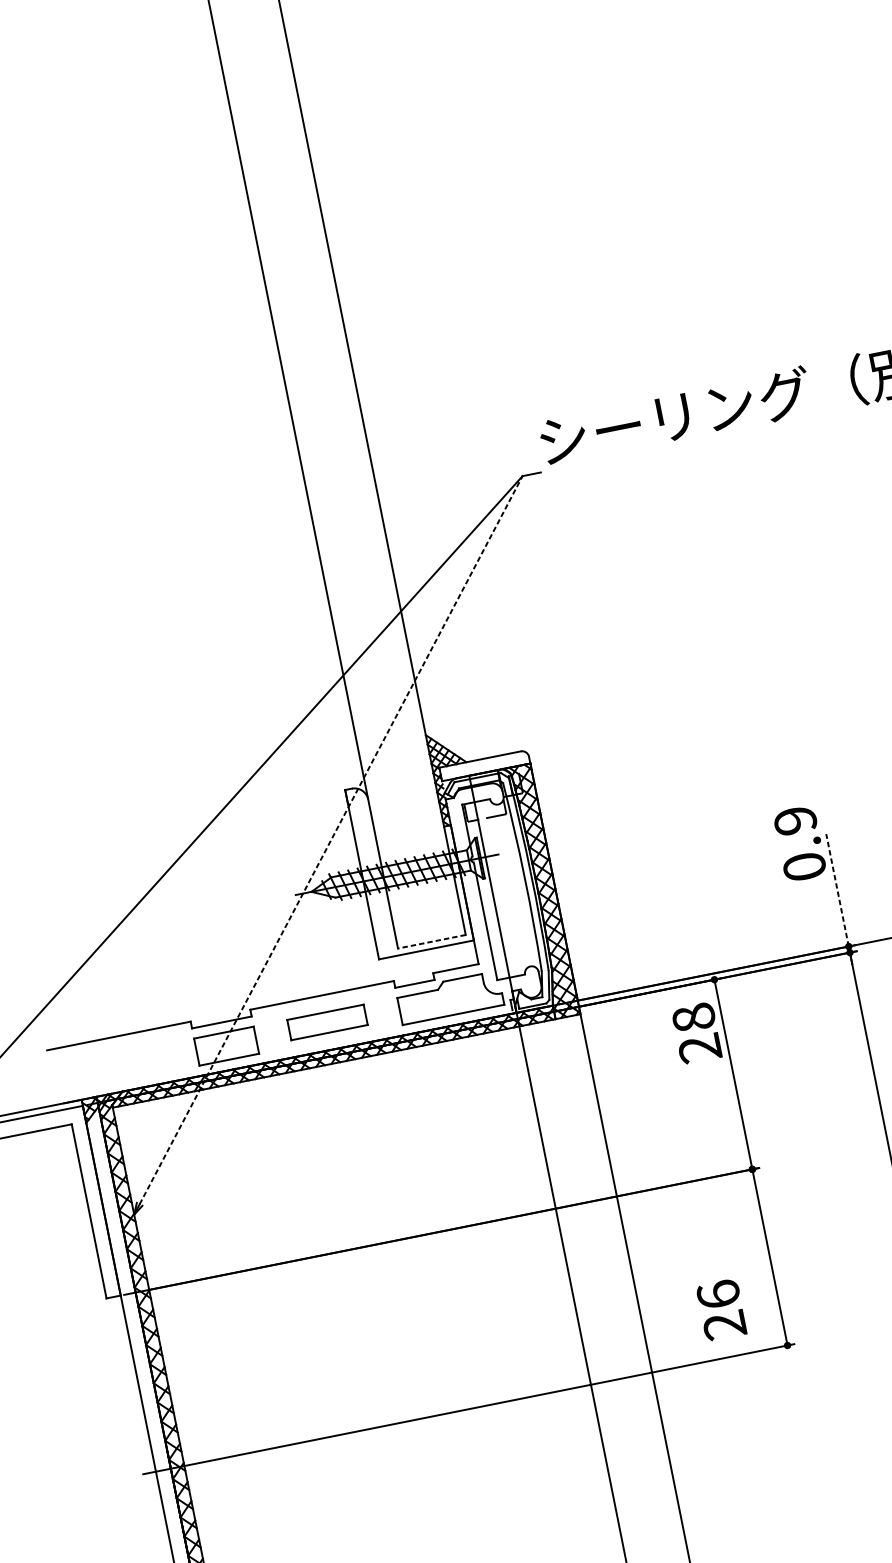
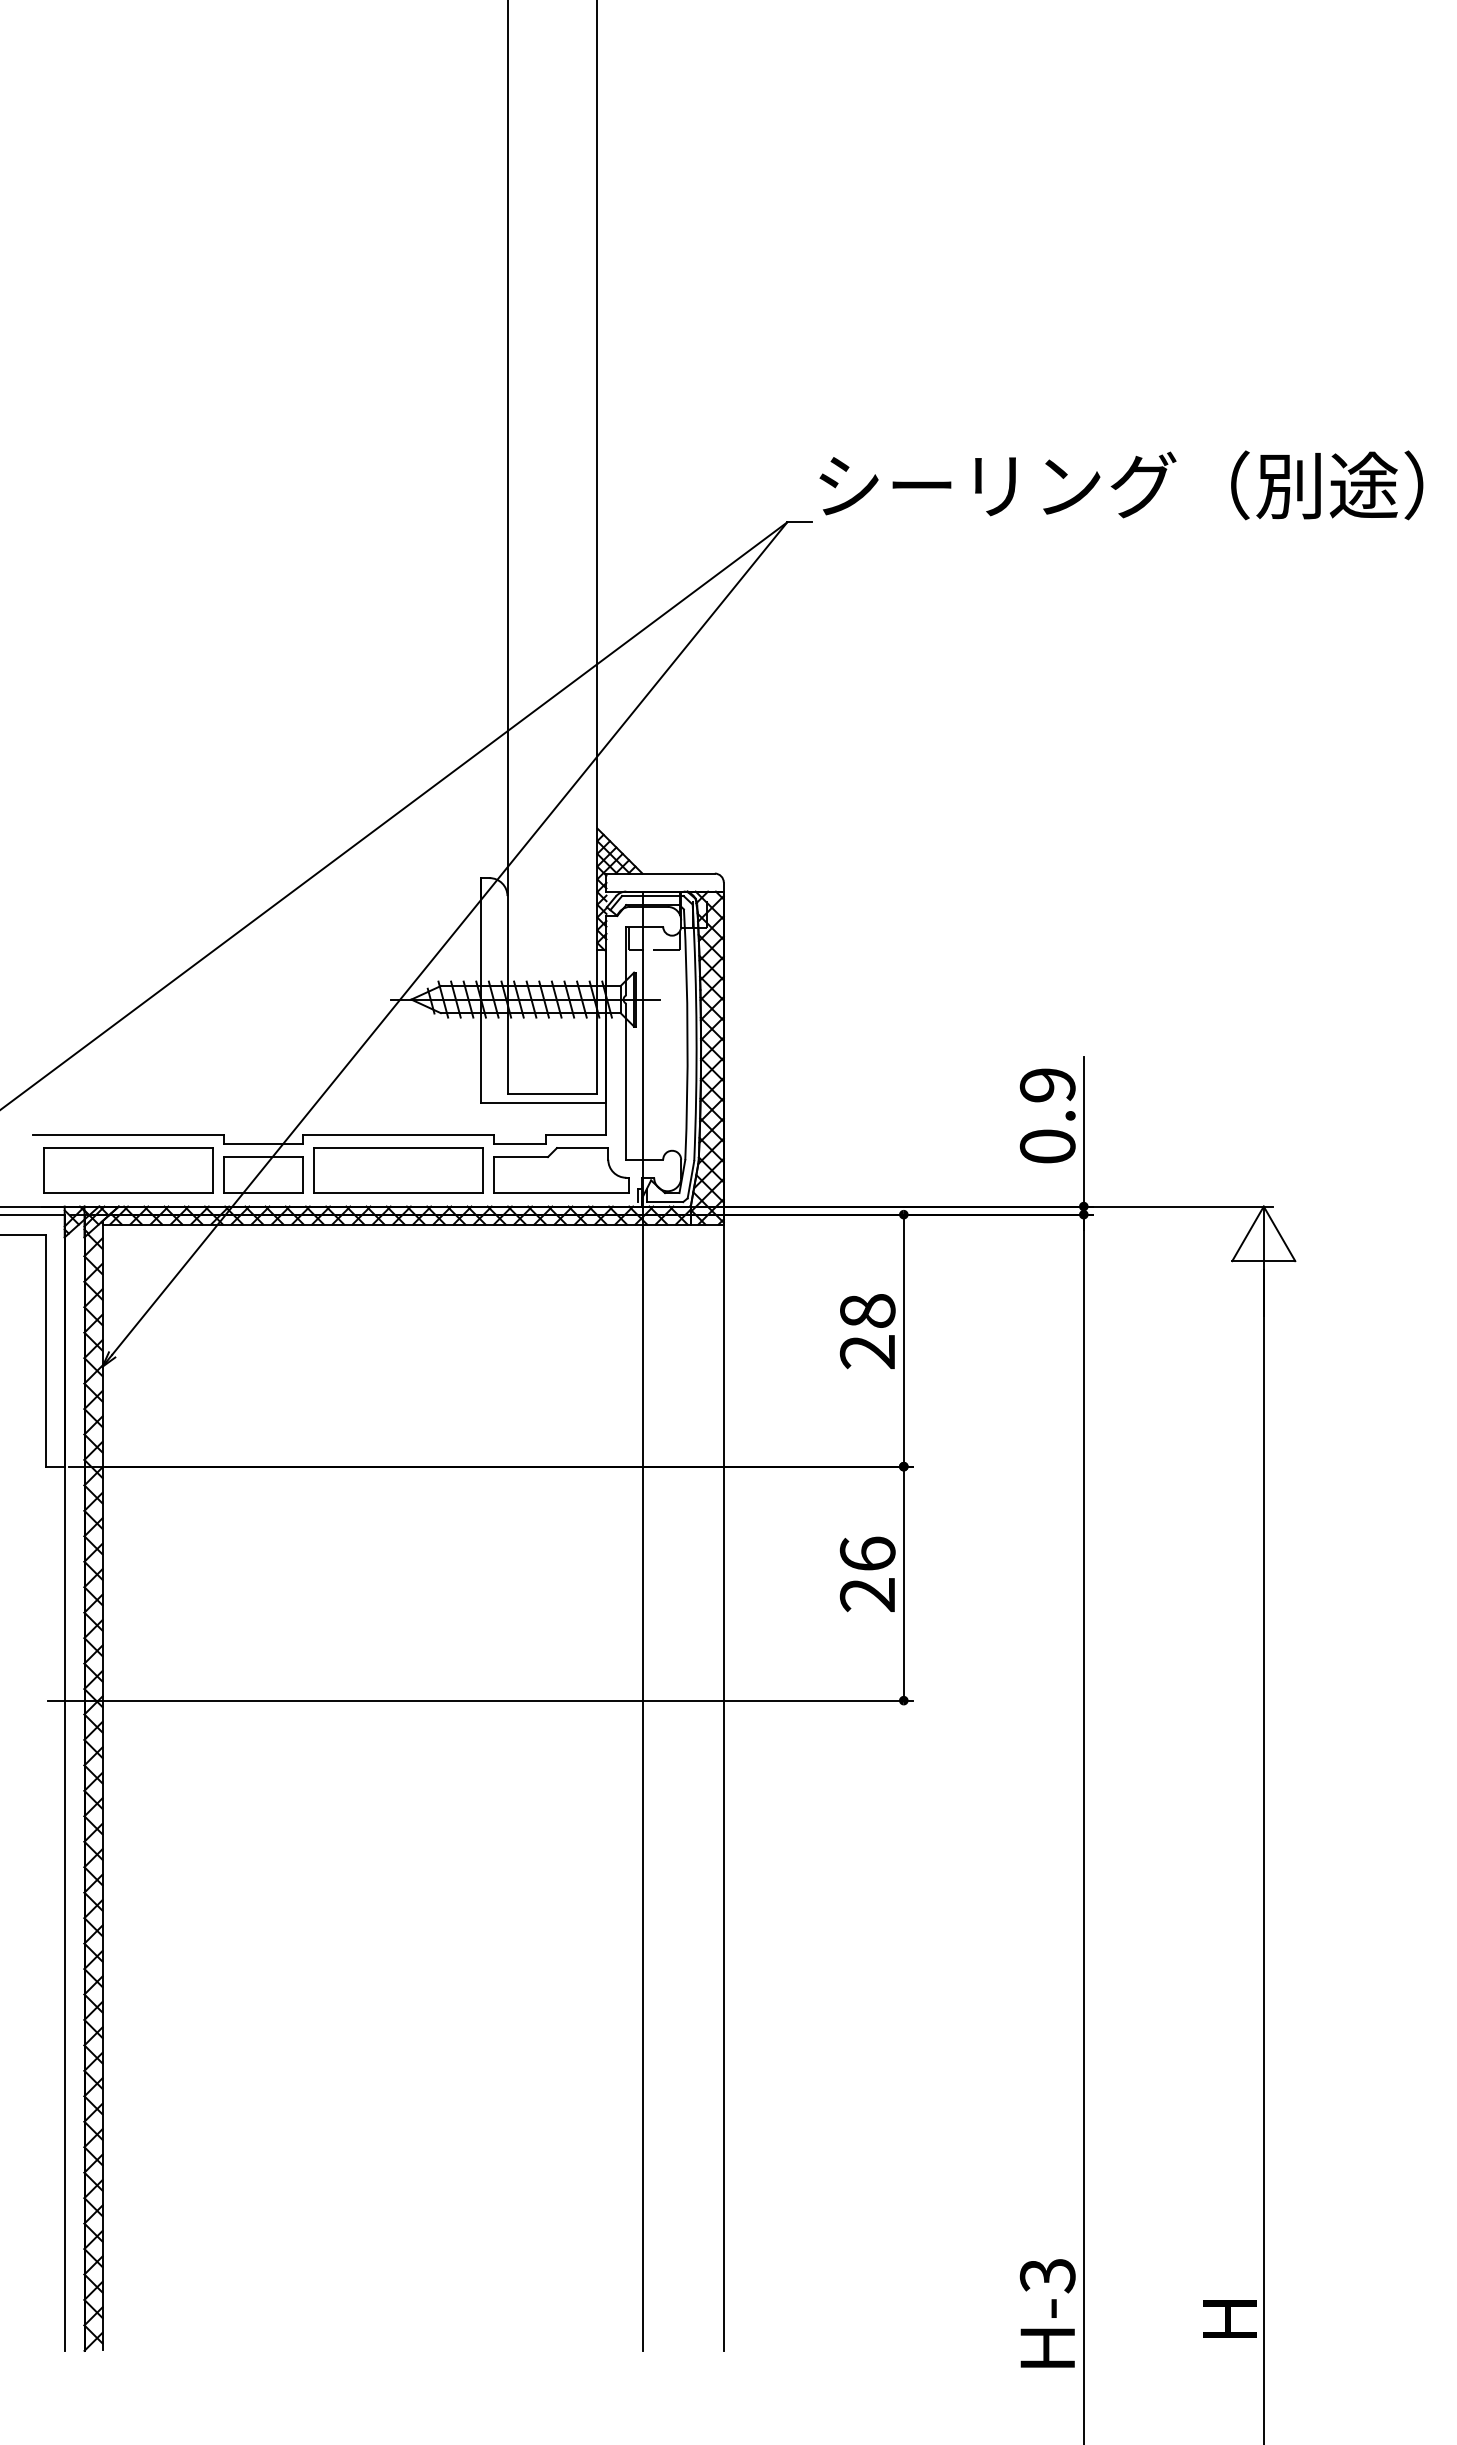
line: (330, 840) -> (449, 938), dashed -> solid
text: (799, 843) -> (1047, 1115), moved
line: (837, 890) -> (1083, 1131), dashed -> solid
line: (431, 942) -> (552, 1094), dashed -> solid
part: (327, 1022) -> (398, 1170), size x1.67
text: (696, 1033) -> (867, 1331), moved
part: (124, 1063) -> (128, 1170), added
text: (721, 1310) -> (867, 1574), moved

